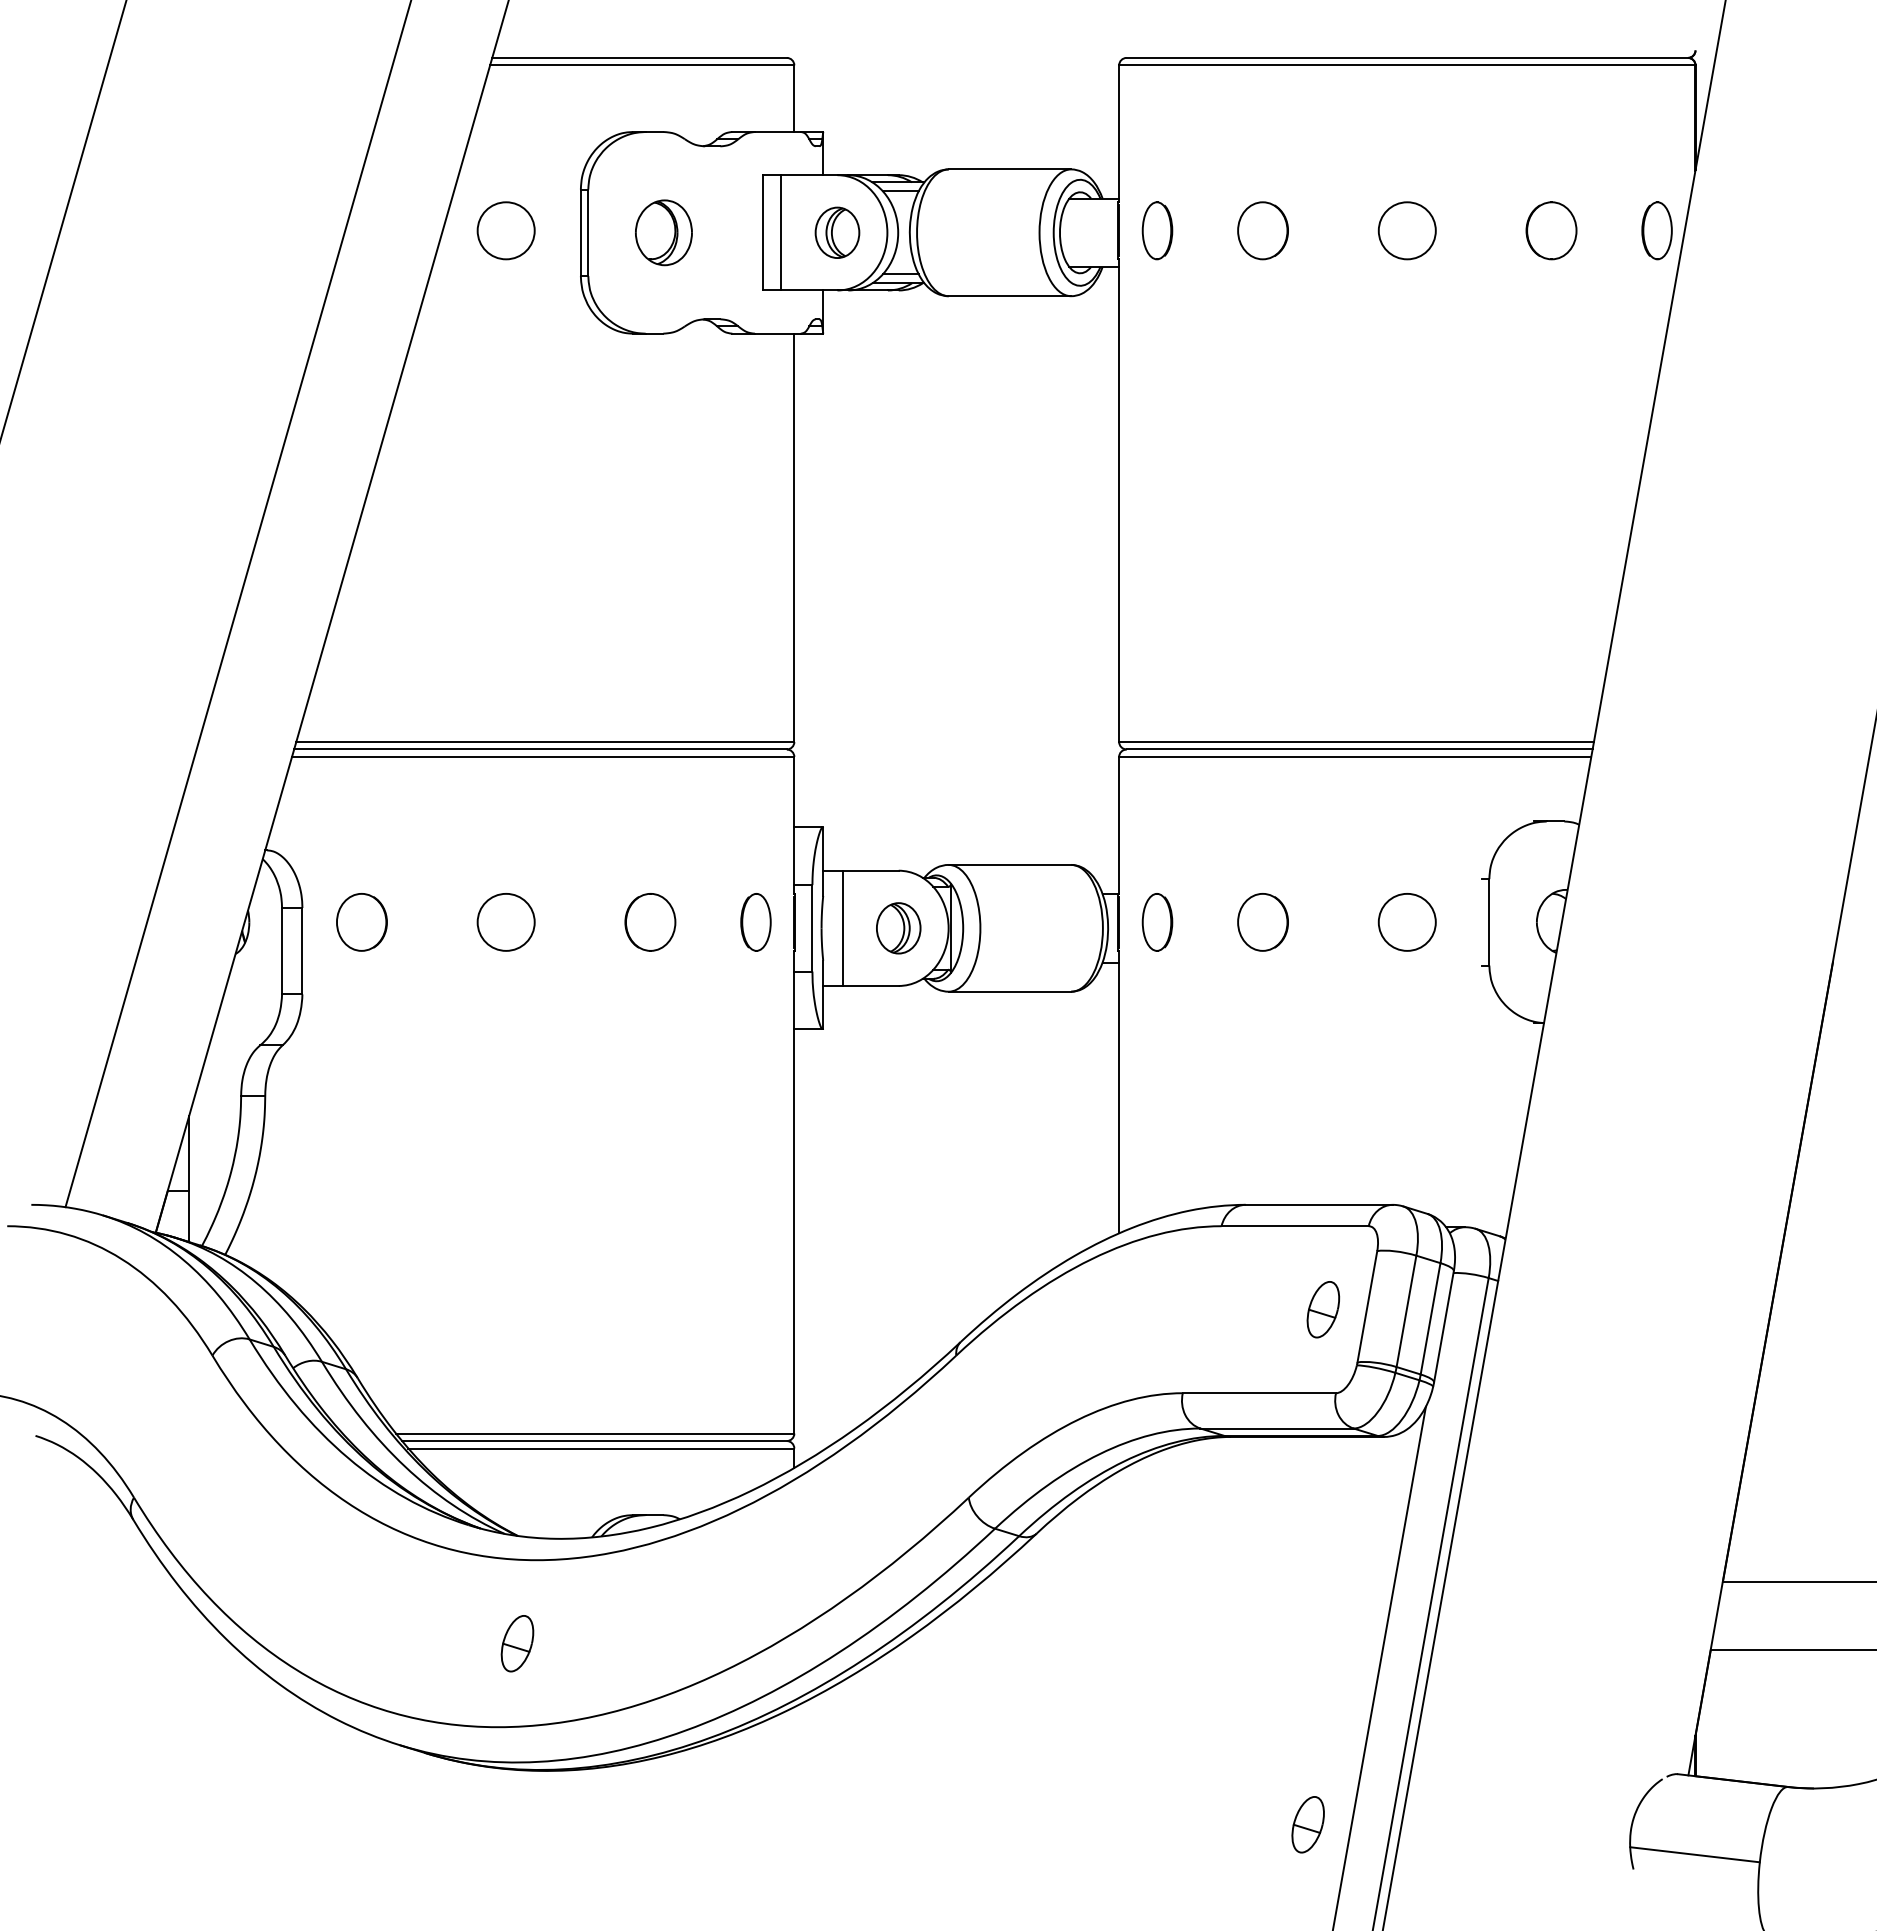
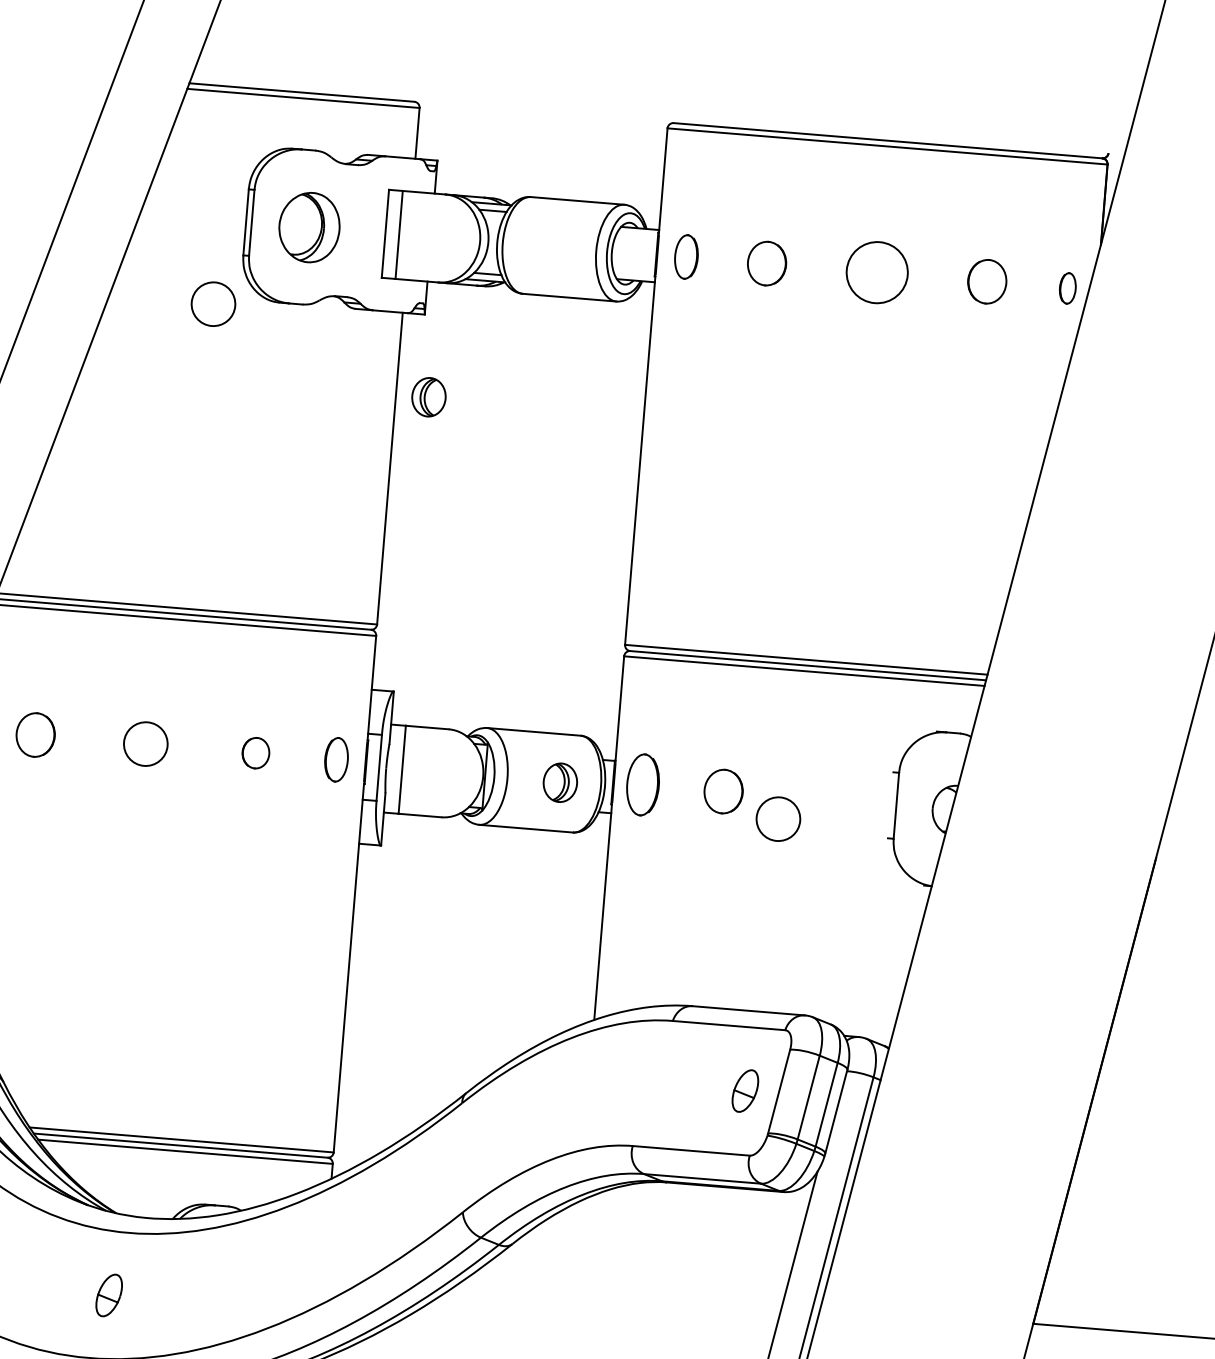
circle: (505, 230) -> (212, 303), moved
circle: (1406, 230) -> (876, 272), size x1.4
part: (1656, 230) -> (1067, 288), size x0.7
part: (663, 232) -> (309, 227), size x1.4
part: (837, 232) -> (429, 397), moved
part: (650, 922) -> (255, 753), size x0.7
part: (1157, 922) -> (643, 785), size x1.4
circle: (1406, 922) -> (777, 819), moved
part: (898, 928) -> (560, 782), moved

